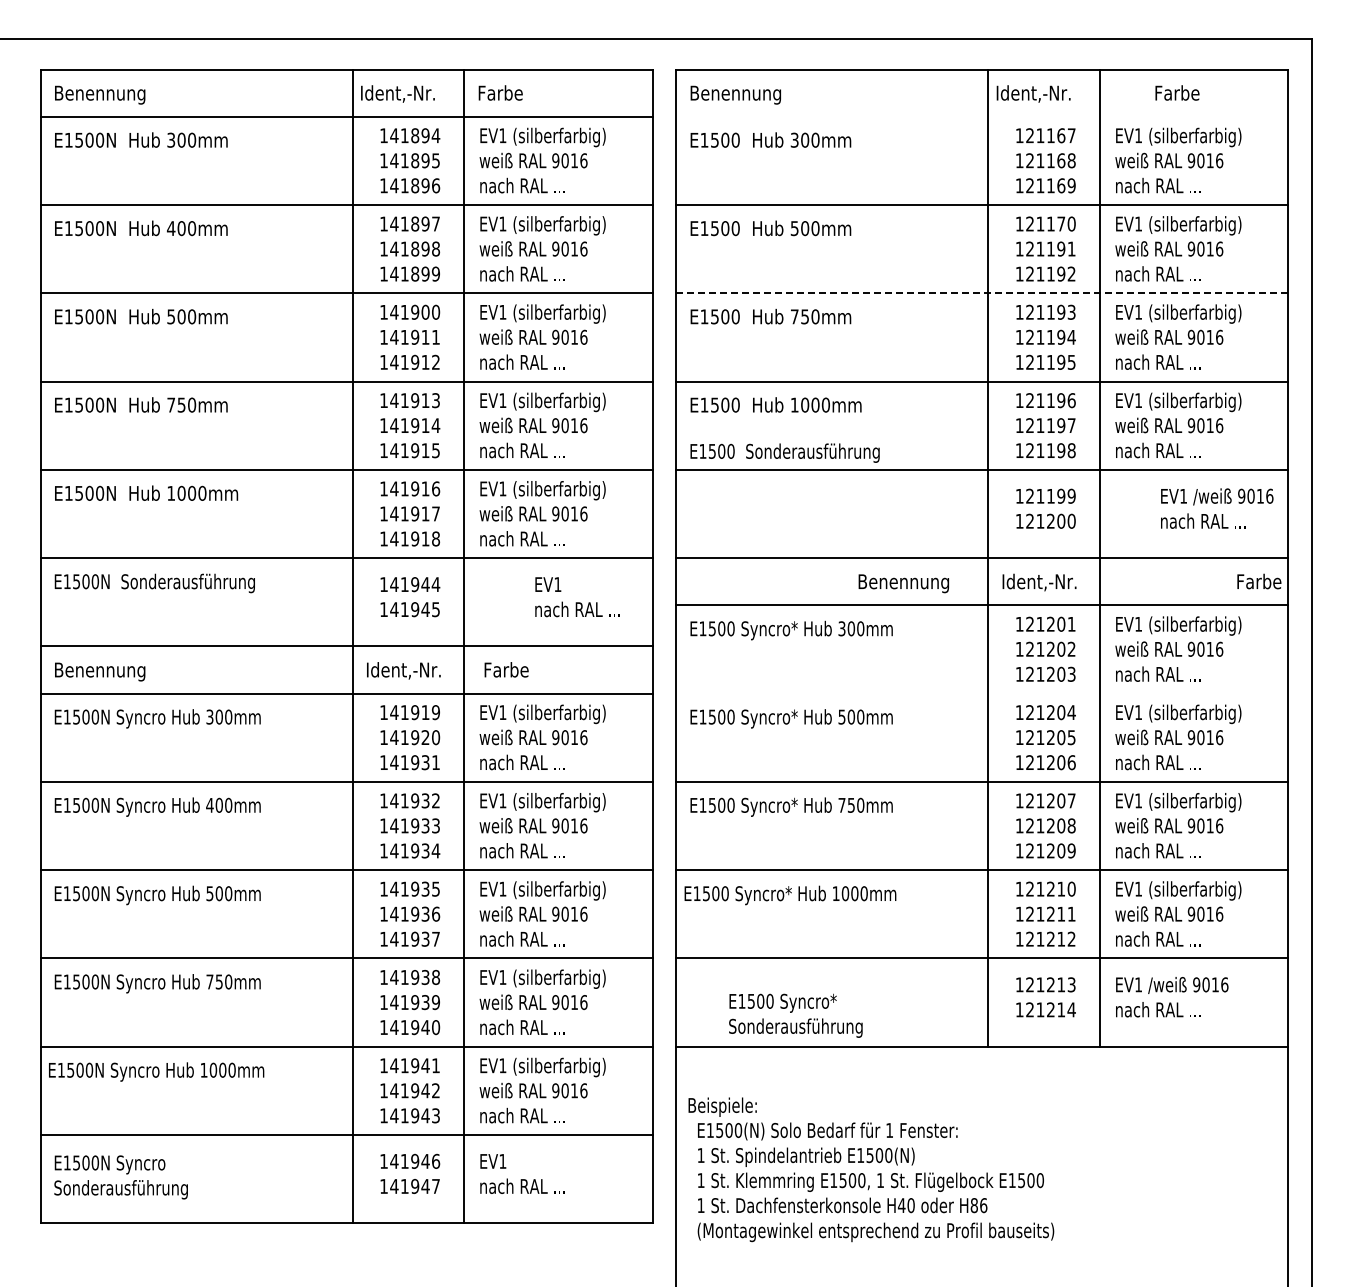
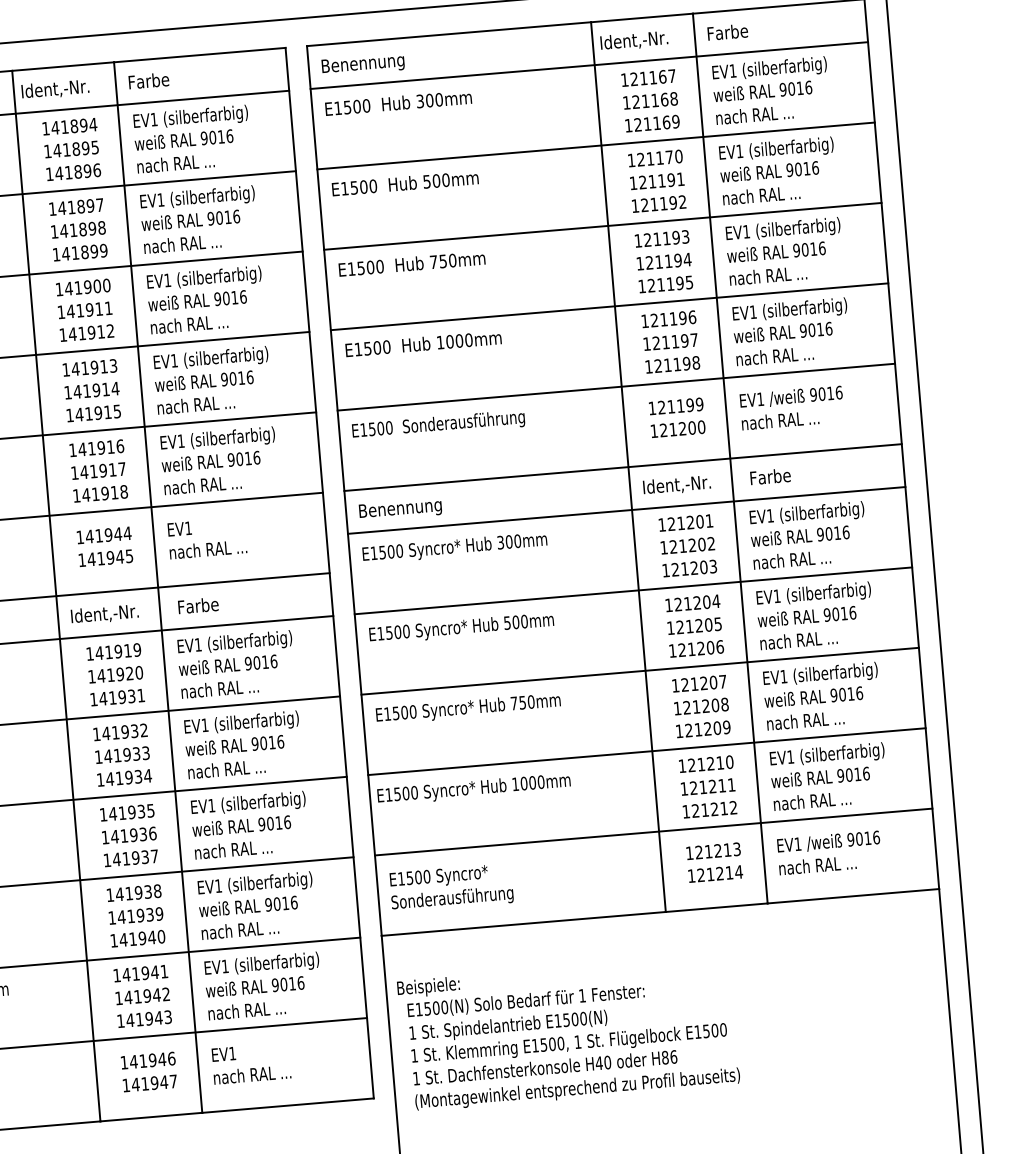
text: (1177, 92) -> (727, 31), moved
line: (982, 116) -> (589, 65), added
line: (982, 293) -> (602, 226), dashed -> solid
text: (784, 452) -> (438, 424), moved
text: (1217, 508) -> (792, 407), moved
text: (1259, 581) -> (770, 476), moved
text: (903, 583) -> (400, 509), moved
text: (577, 597) -> (207, 538), moved
line: (982, 693) -> (633, 590), added
text: (795, 1015) -> (451, 887), moved

